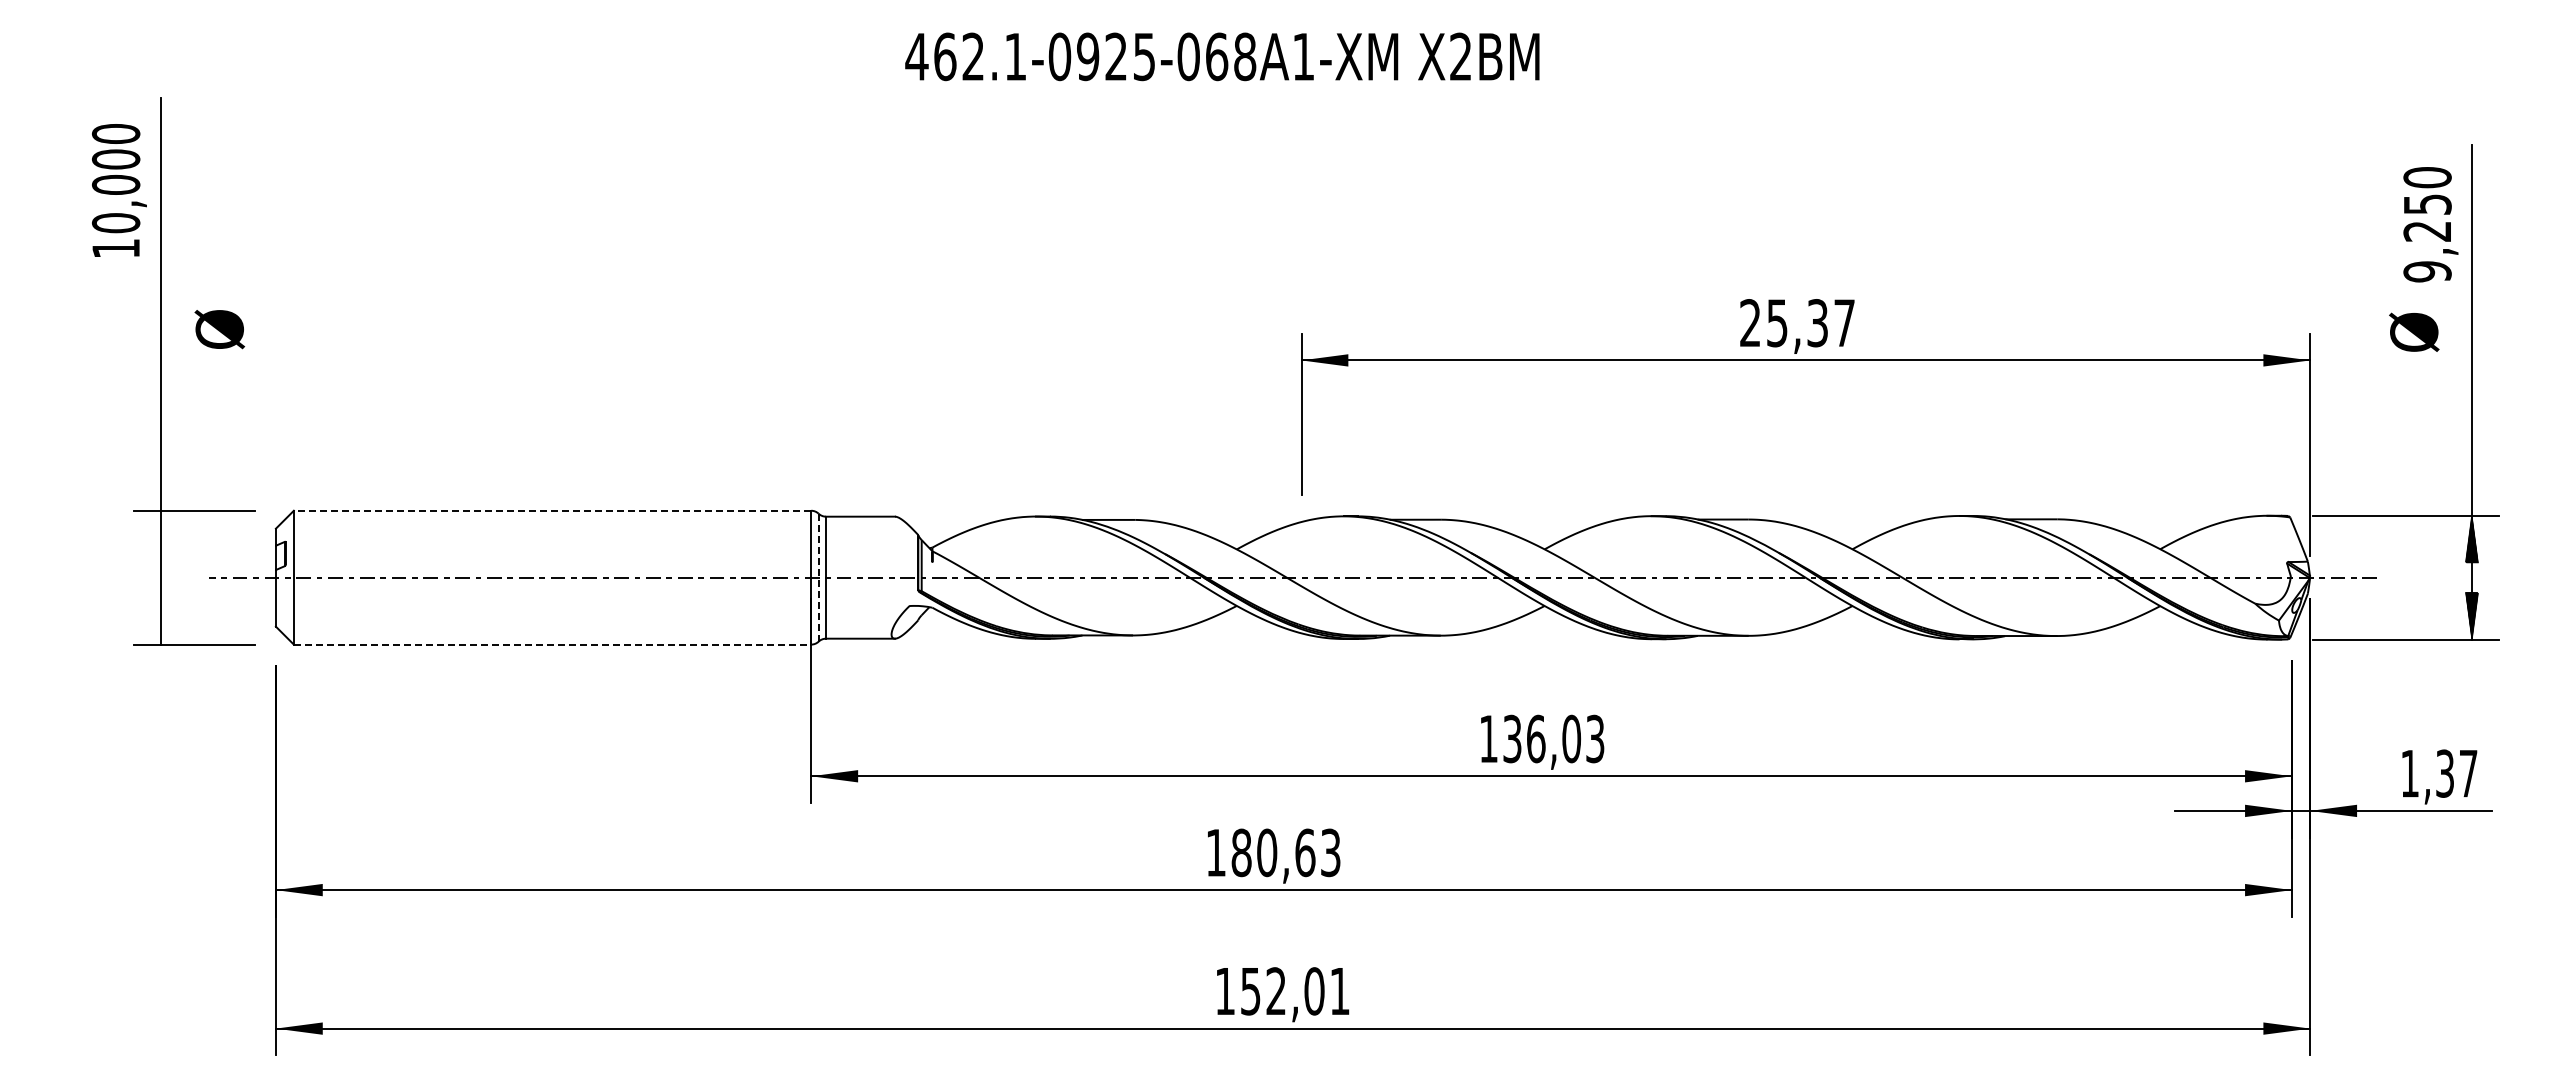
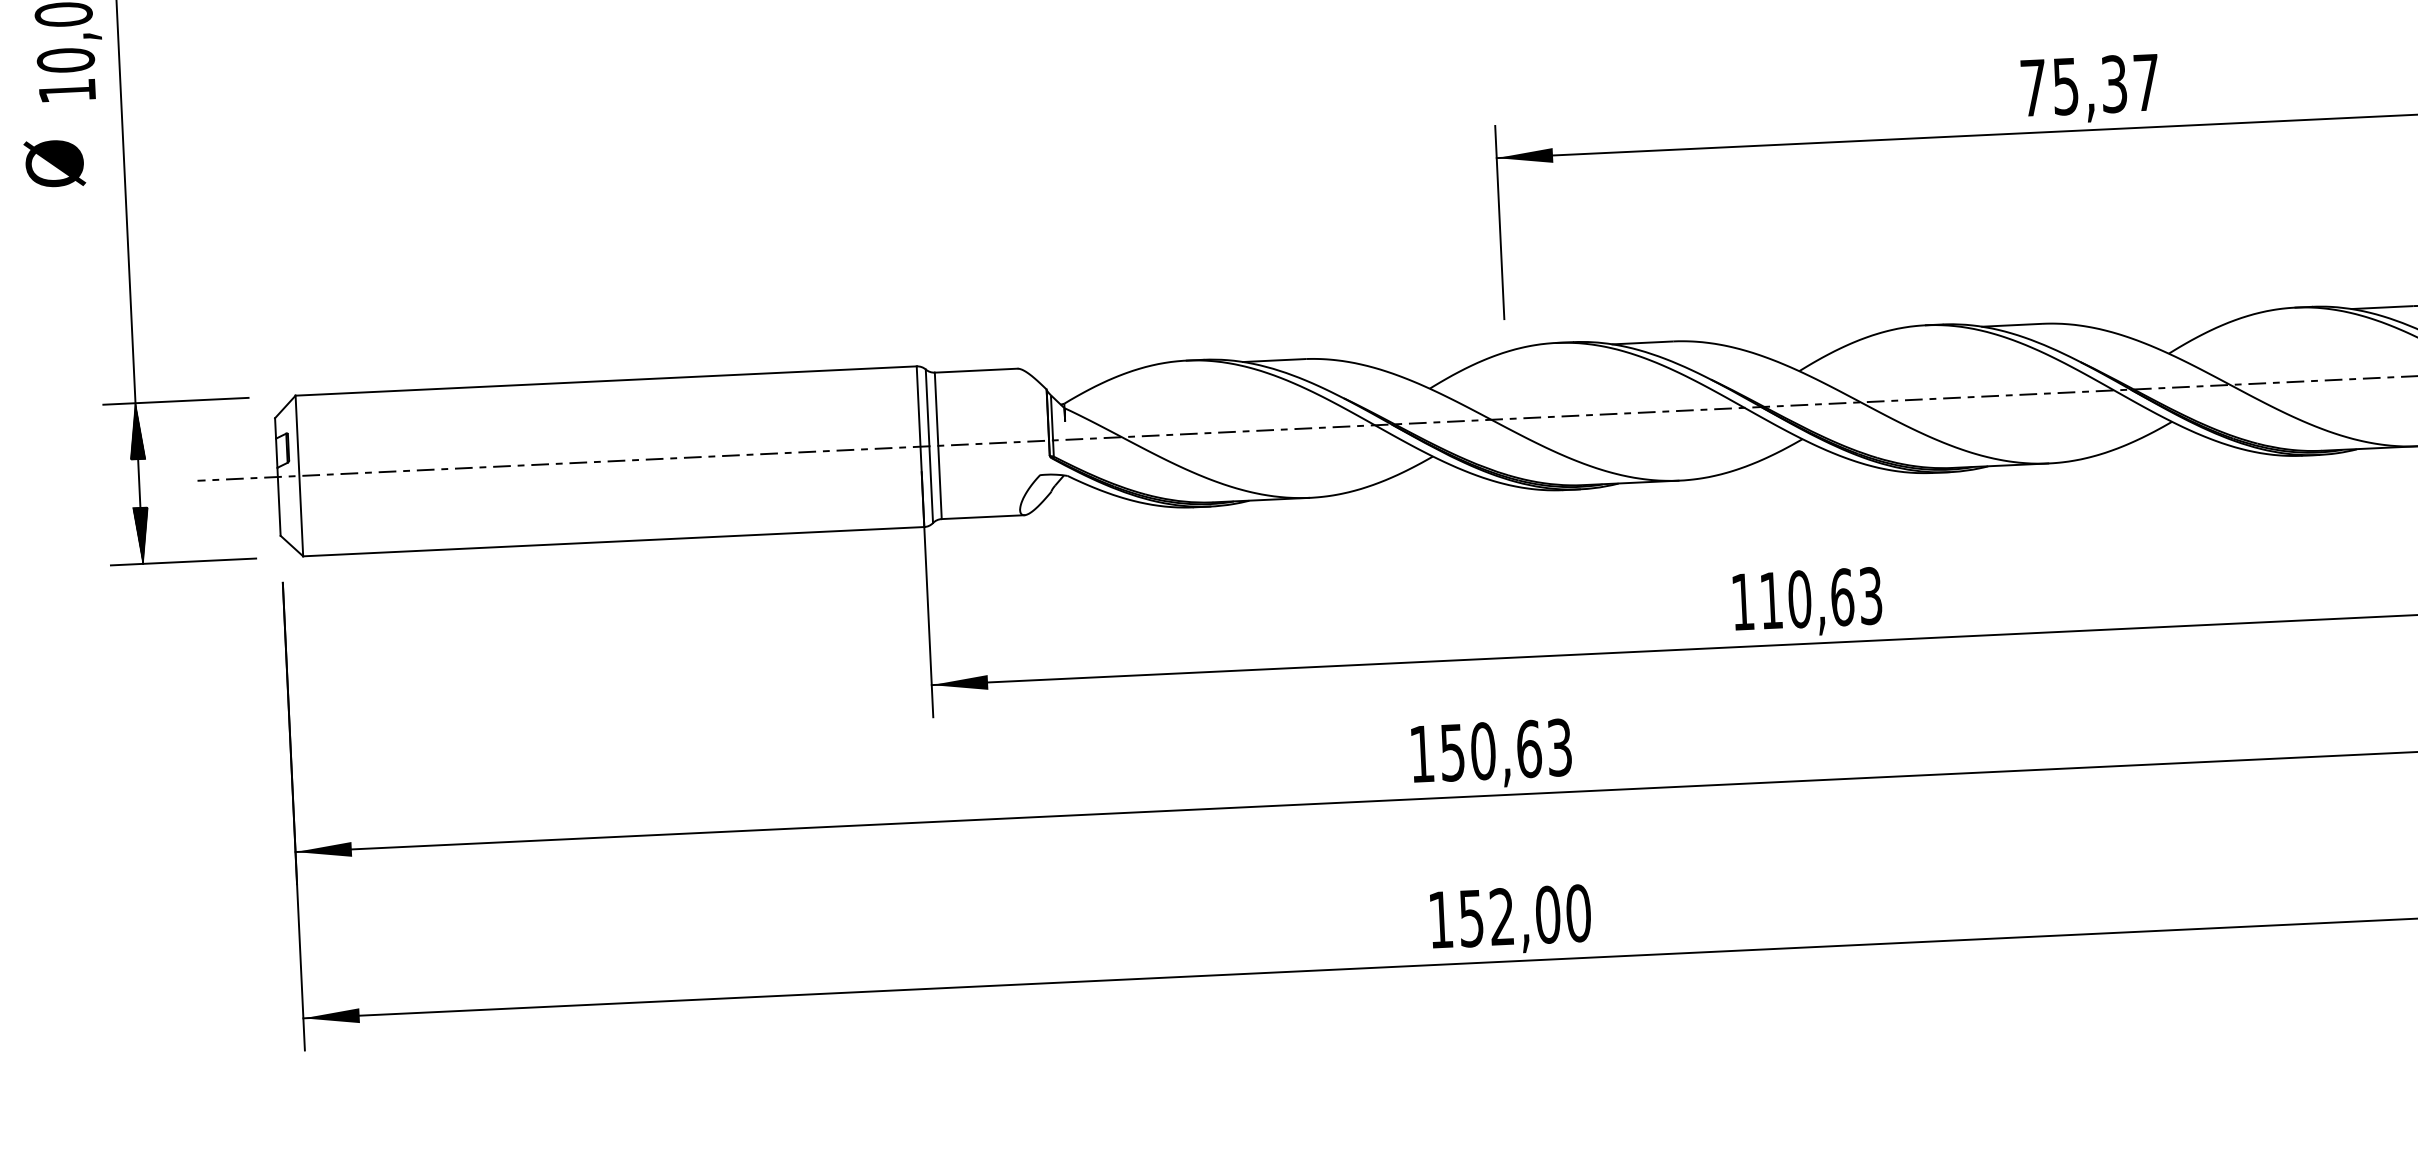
text: (1750, 322) -> (2033, 87), 25,37 -> 75,37
text: (219, 329) -> (54, 163), moved
line: (552, 510) -> (606, 380), dashed -> solid
hatch: (160, 533) -> (136, 430), added
line: (818, 577) -> (929, 446), dashed -> solid
hatch: (160, 620) -> (141, 534), added
line: (552, 644) -> (613, 541), dashed -> solid
text: (1542, 738) -> (1807, 598), 136,03 -> 110,63
text: (1241, 852) -> (1452, 752), 180,63 -> 150,63
text: (1340, 991) -> (1579, 913), 152,01 -> 152,00

